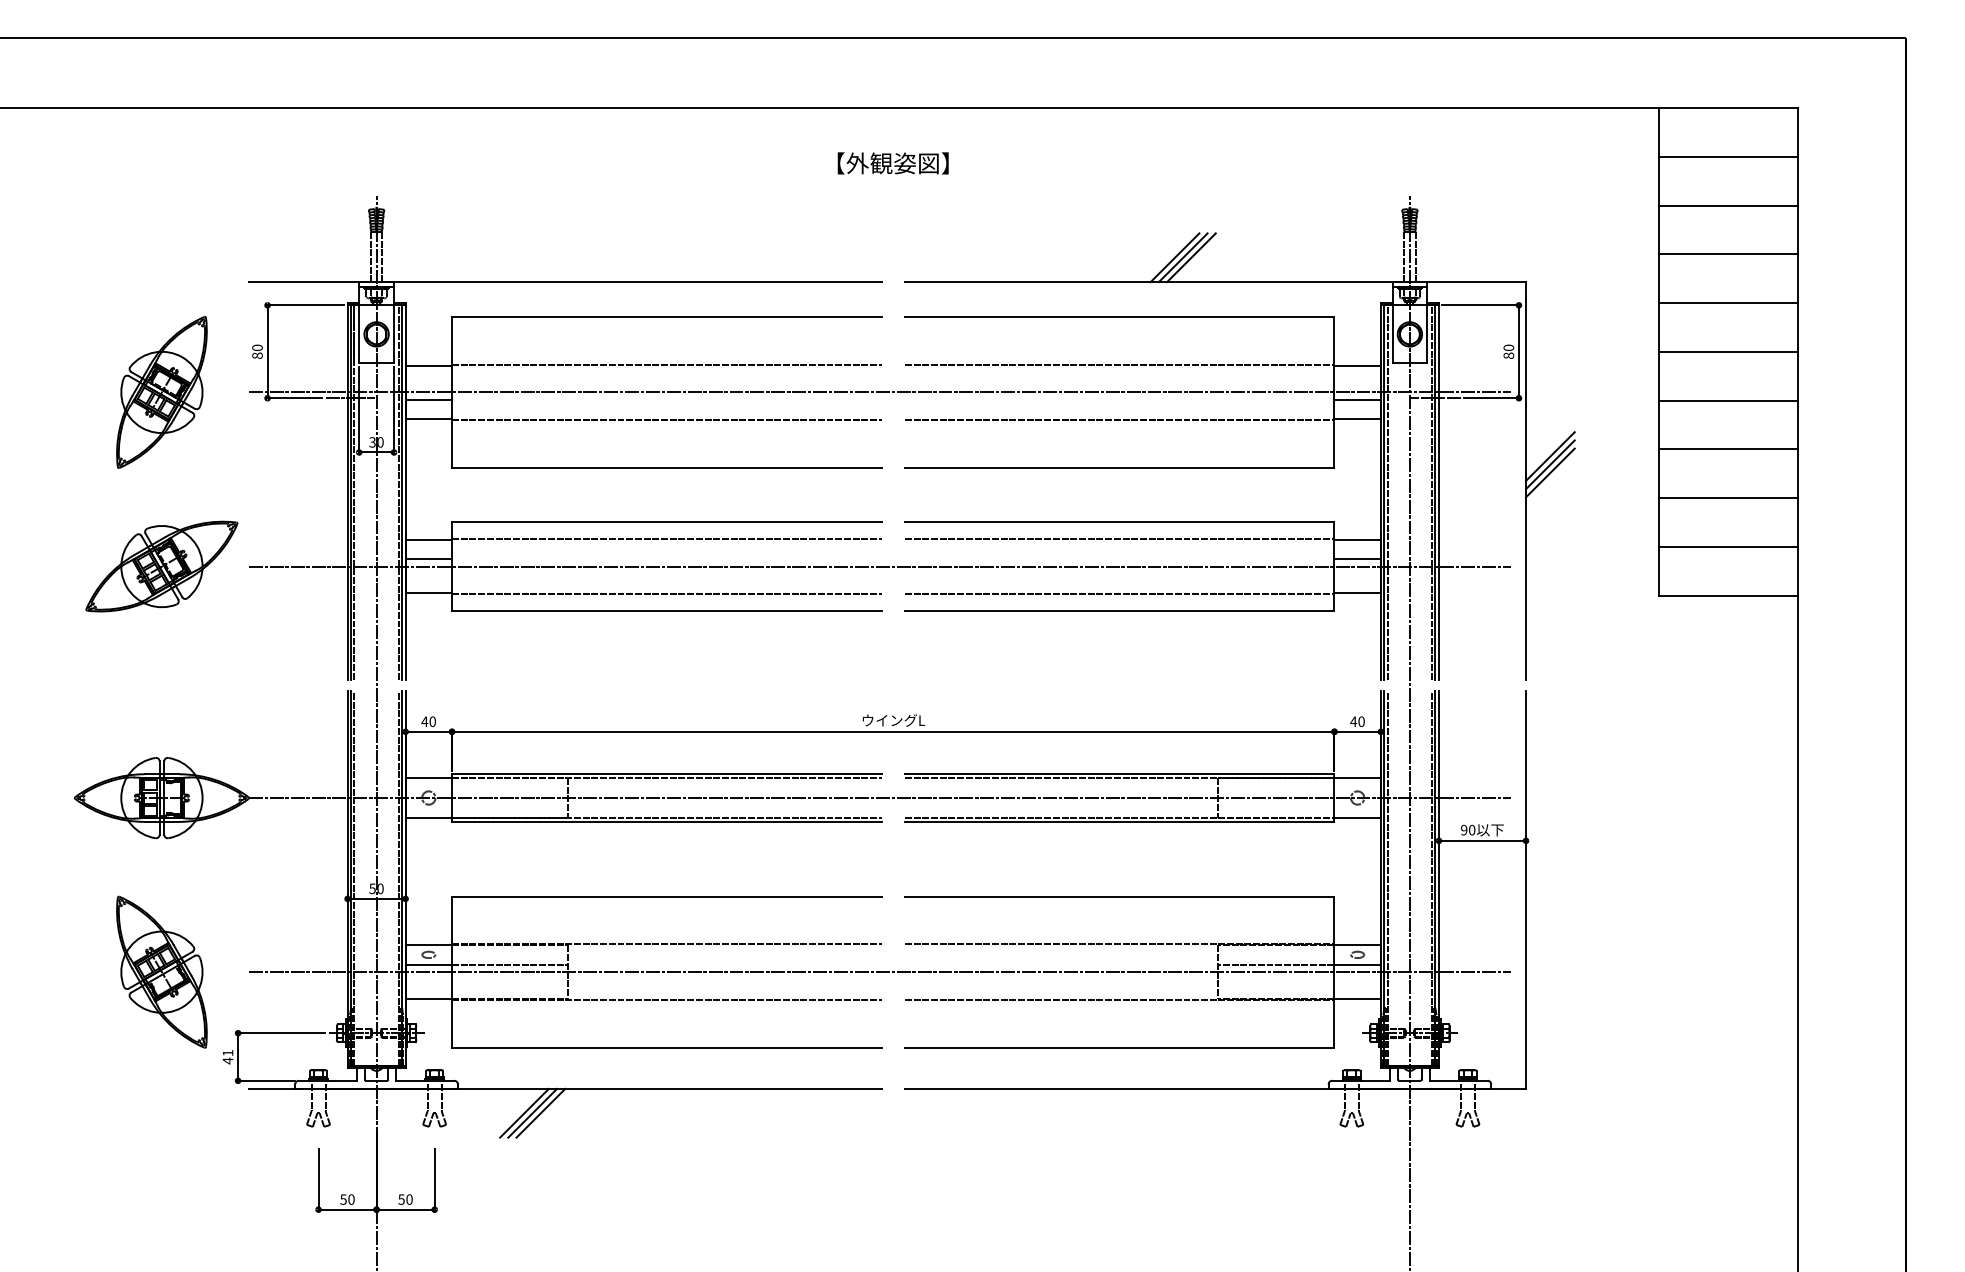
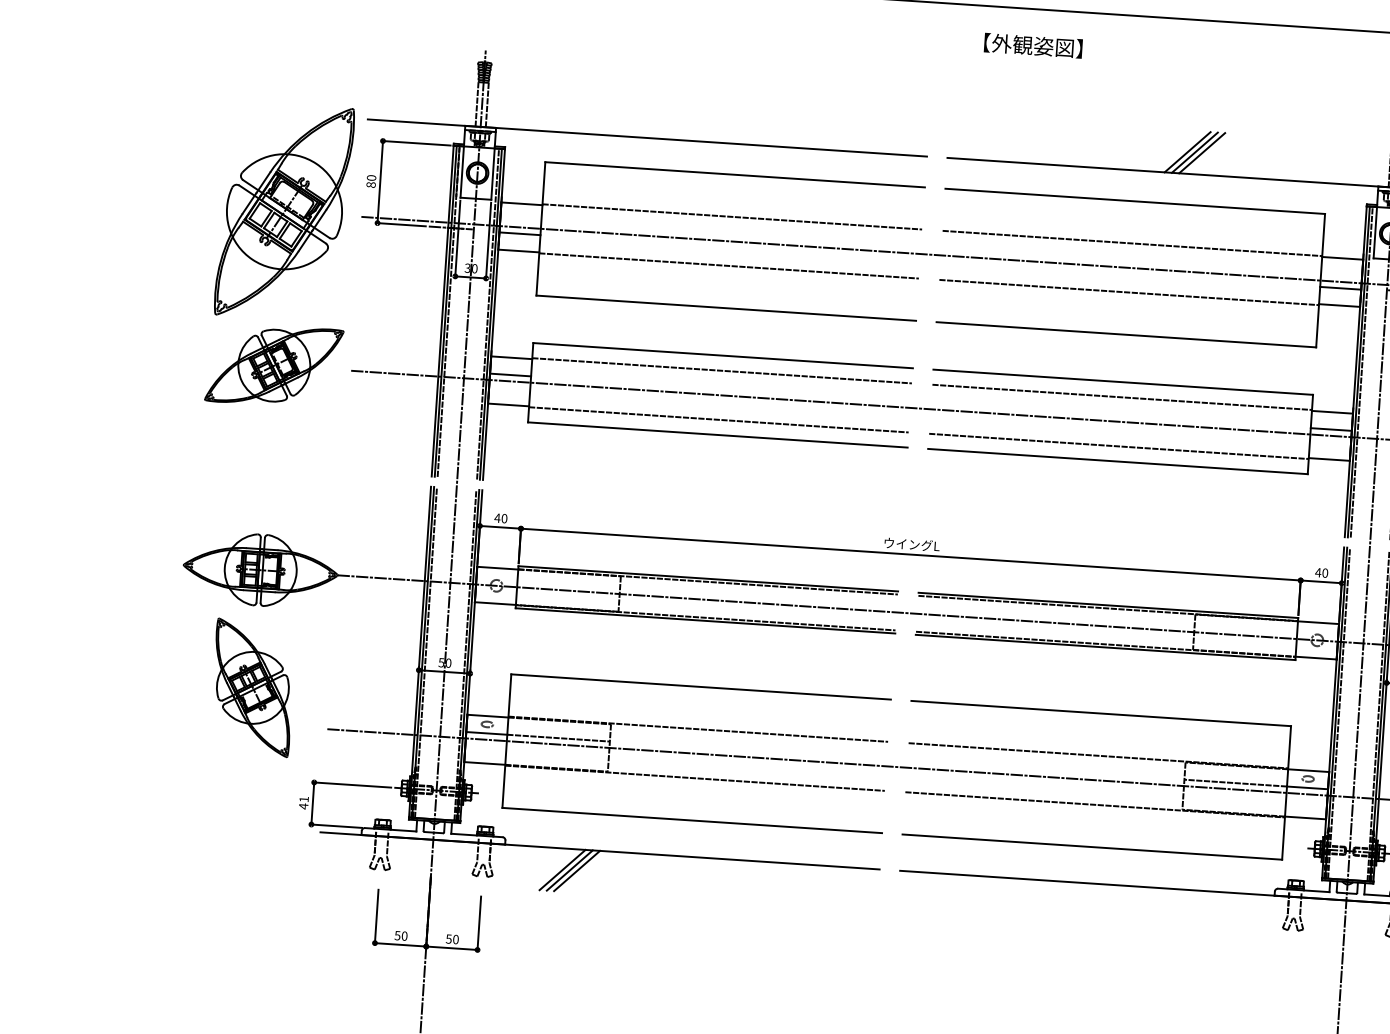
text: (892, 163) -> (1032, 45), moved
part: (161, 392) -> (284, 211), size x1.6
part: (161, 971) -> (252, 687), moved

